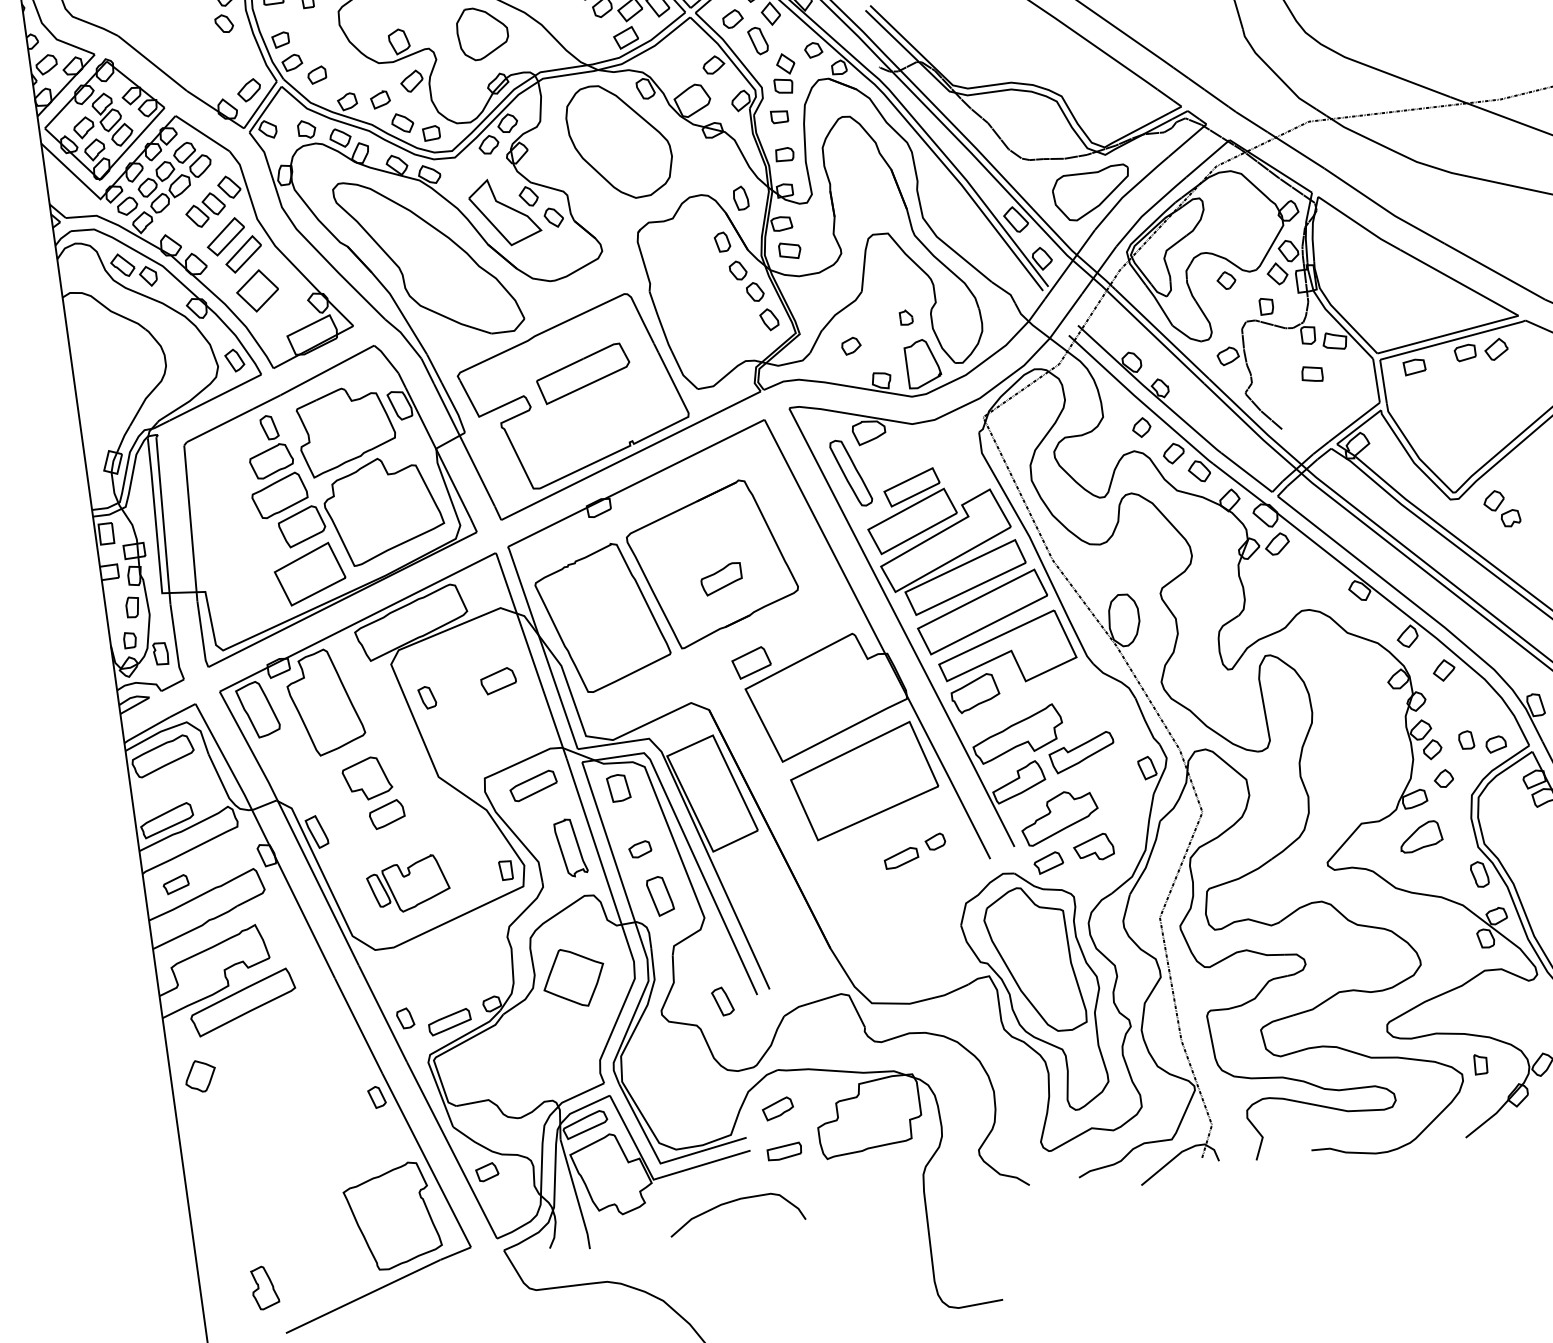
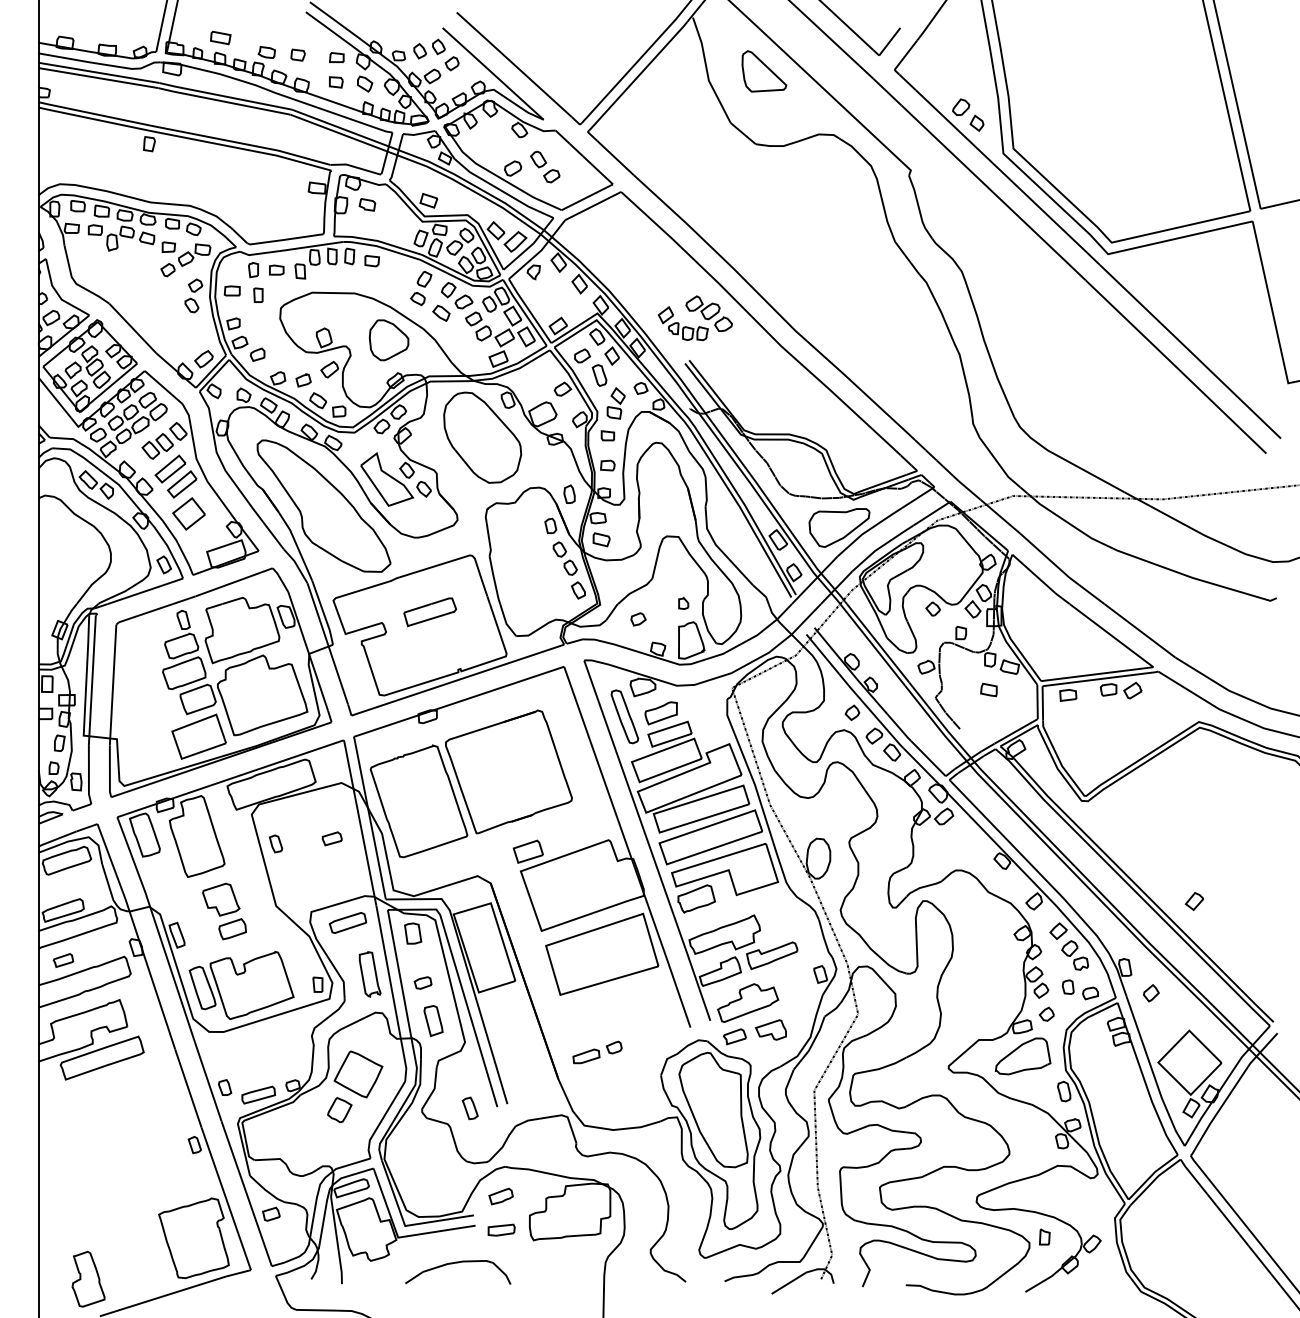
part: (583, 374) -> (430, 612), size x0.71
part: (1501, 508) -> (1074, 955), moved
part: (720, 579) -> (660, 713), moved
part: (497, 680) -> (331, 838), size x0.71
part: (1420, 837) -> (1022, 1056), size x1.67
part: (914, 851) -> (597, 1052), moved
part: (408, 883) -> (241, 984), size x1.67
part: (200, 1076) -> (339, 1110), moved
part: (264, 1286) -> (88, 1278), size x1.67

